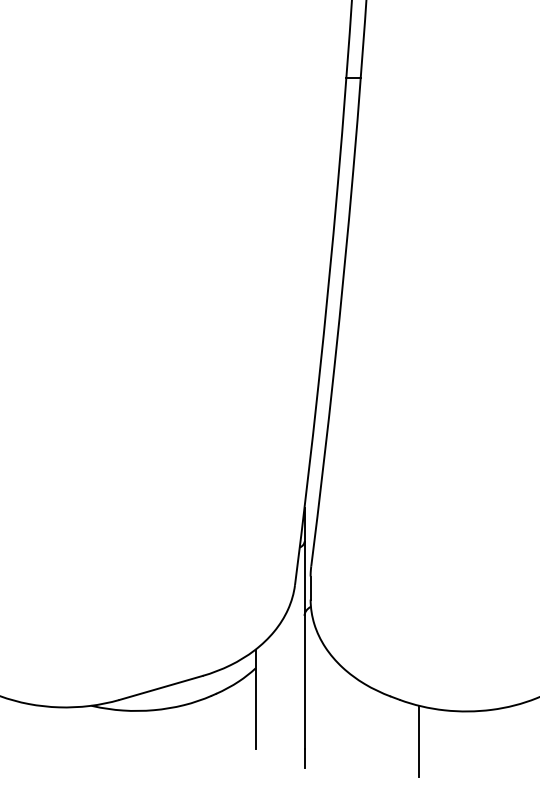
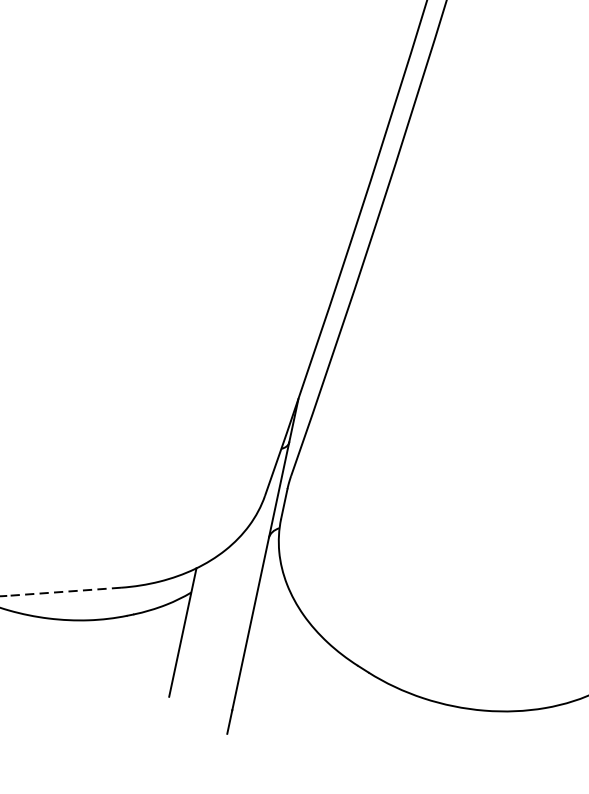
line: (160, 688) -> (63, 592), solid -> dashed
line: (418, 741) -> (381, 731), removed

